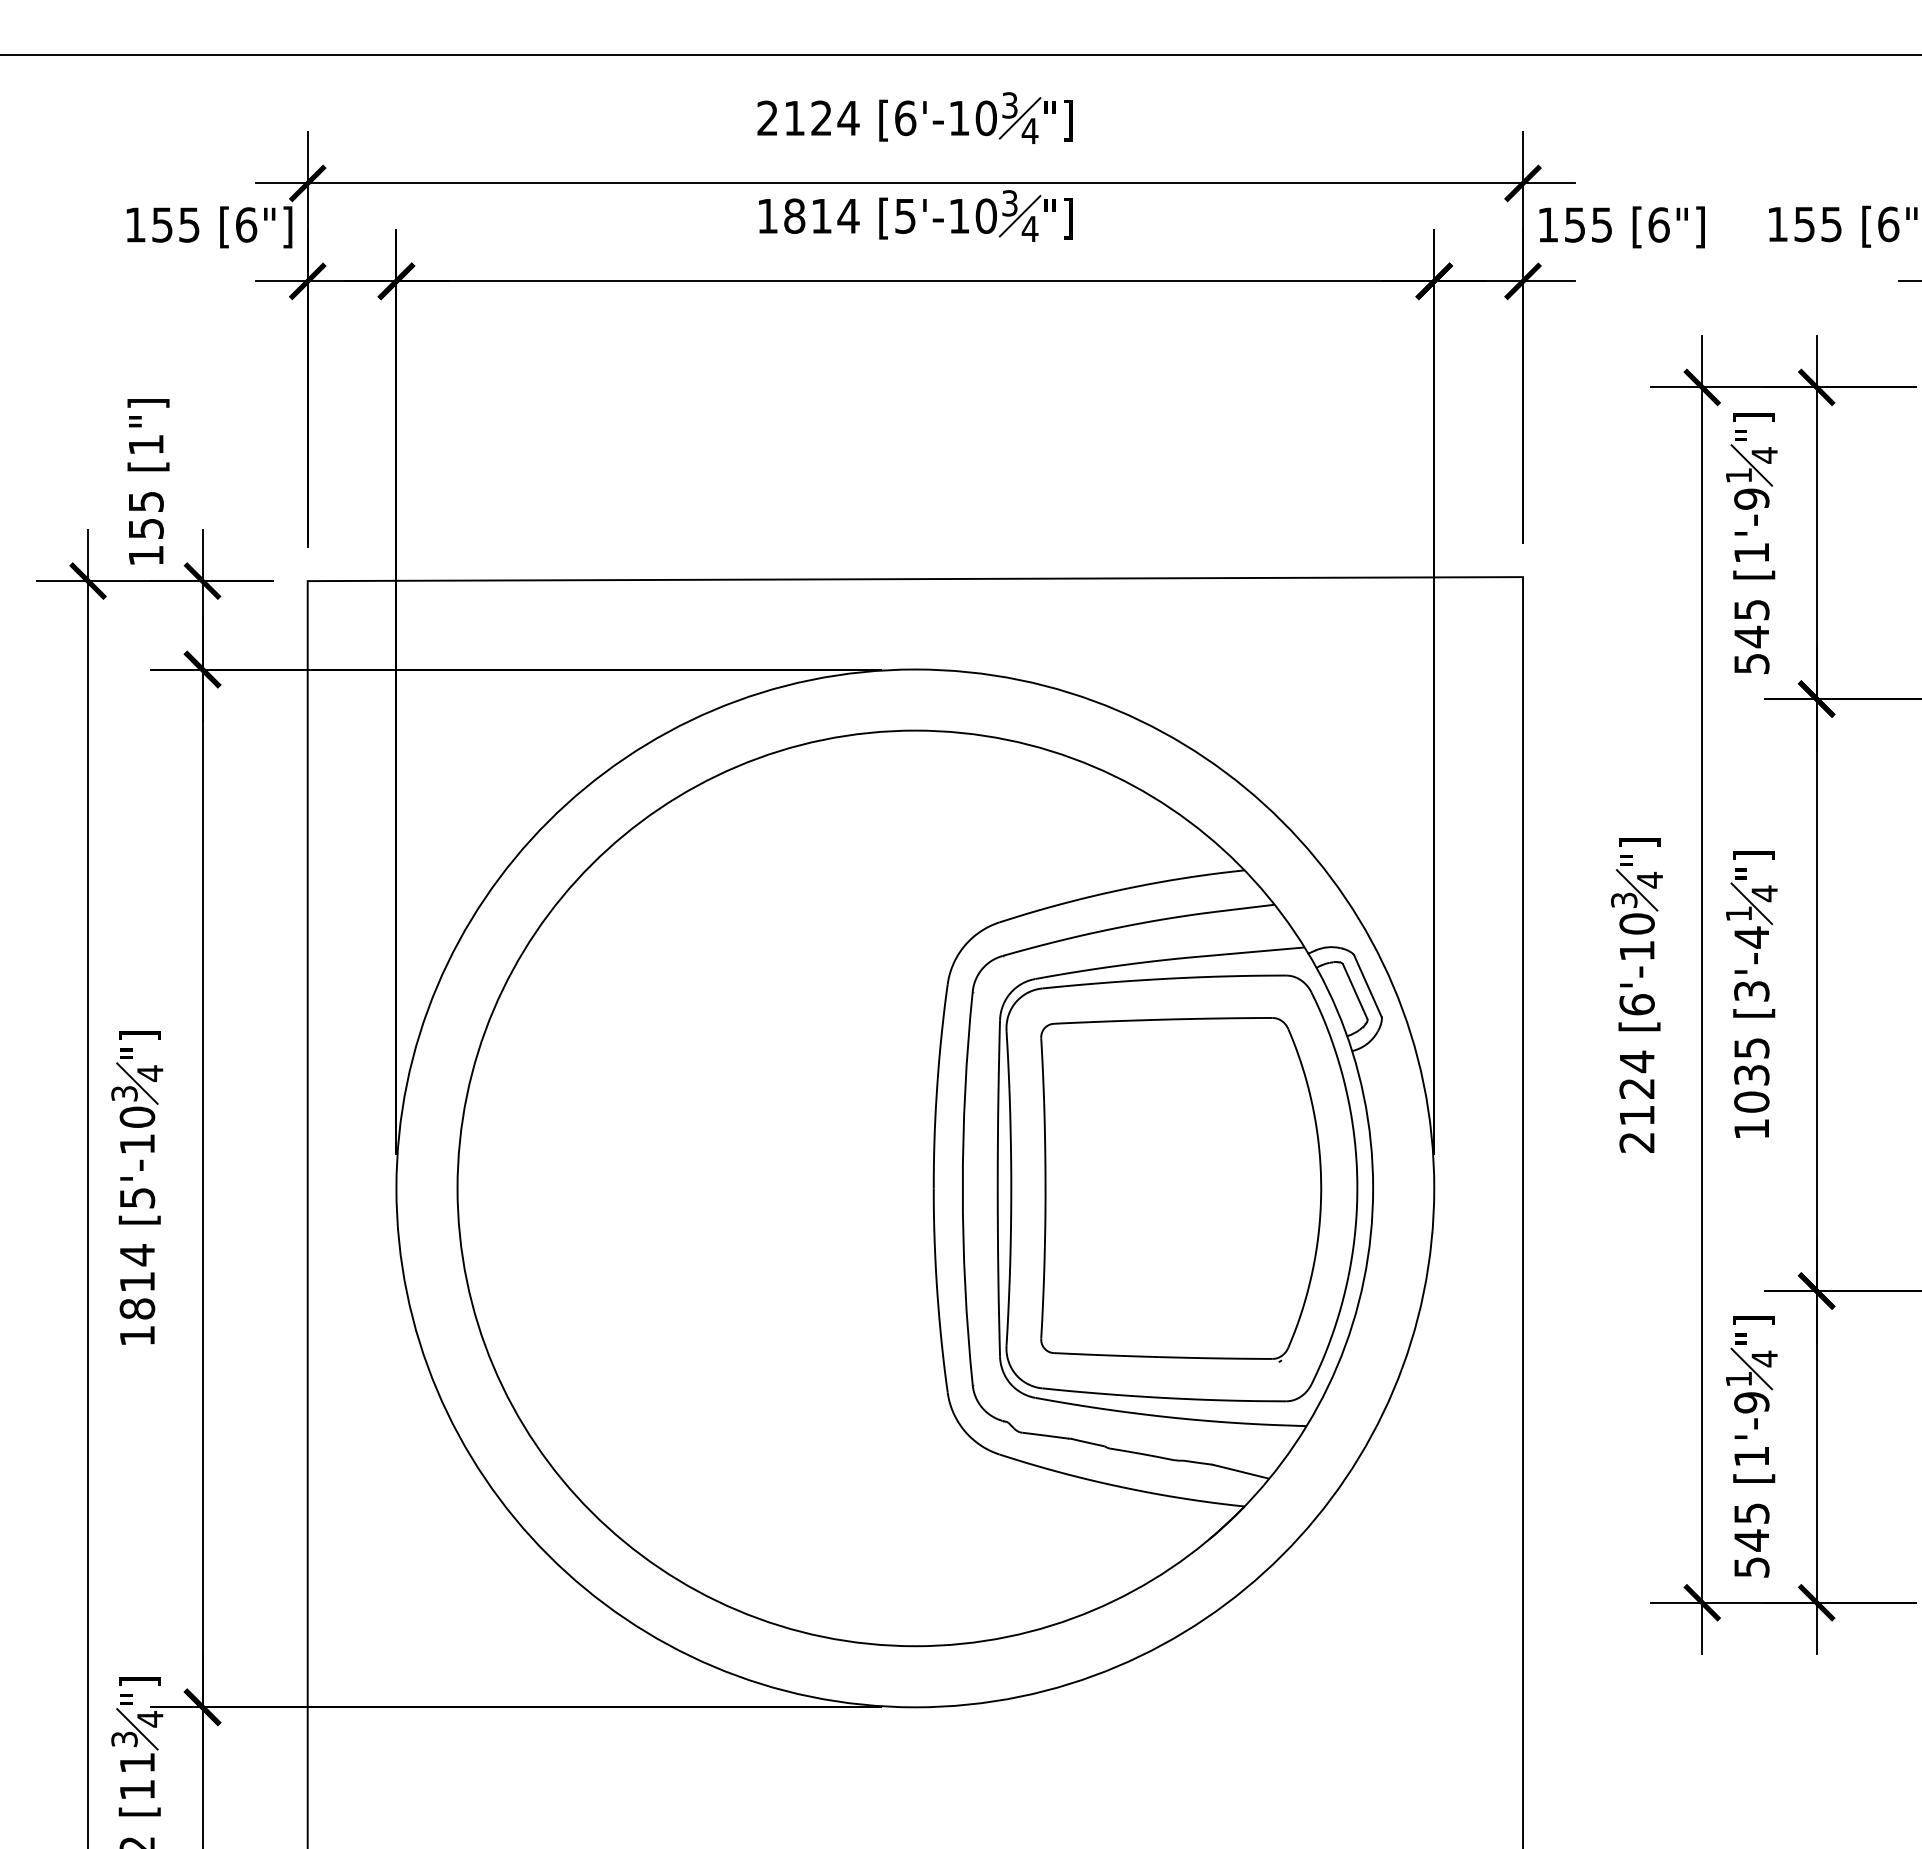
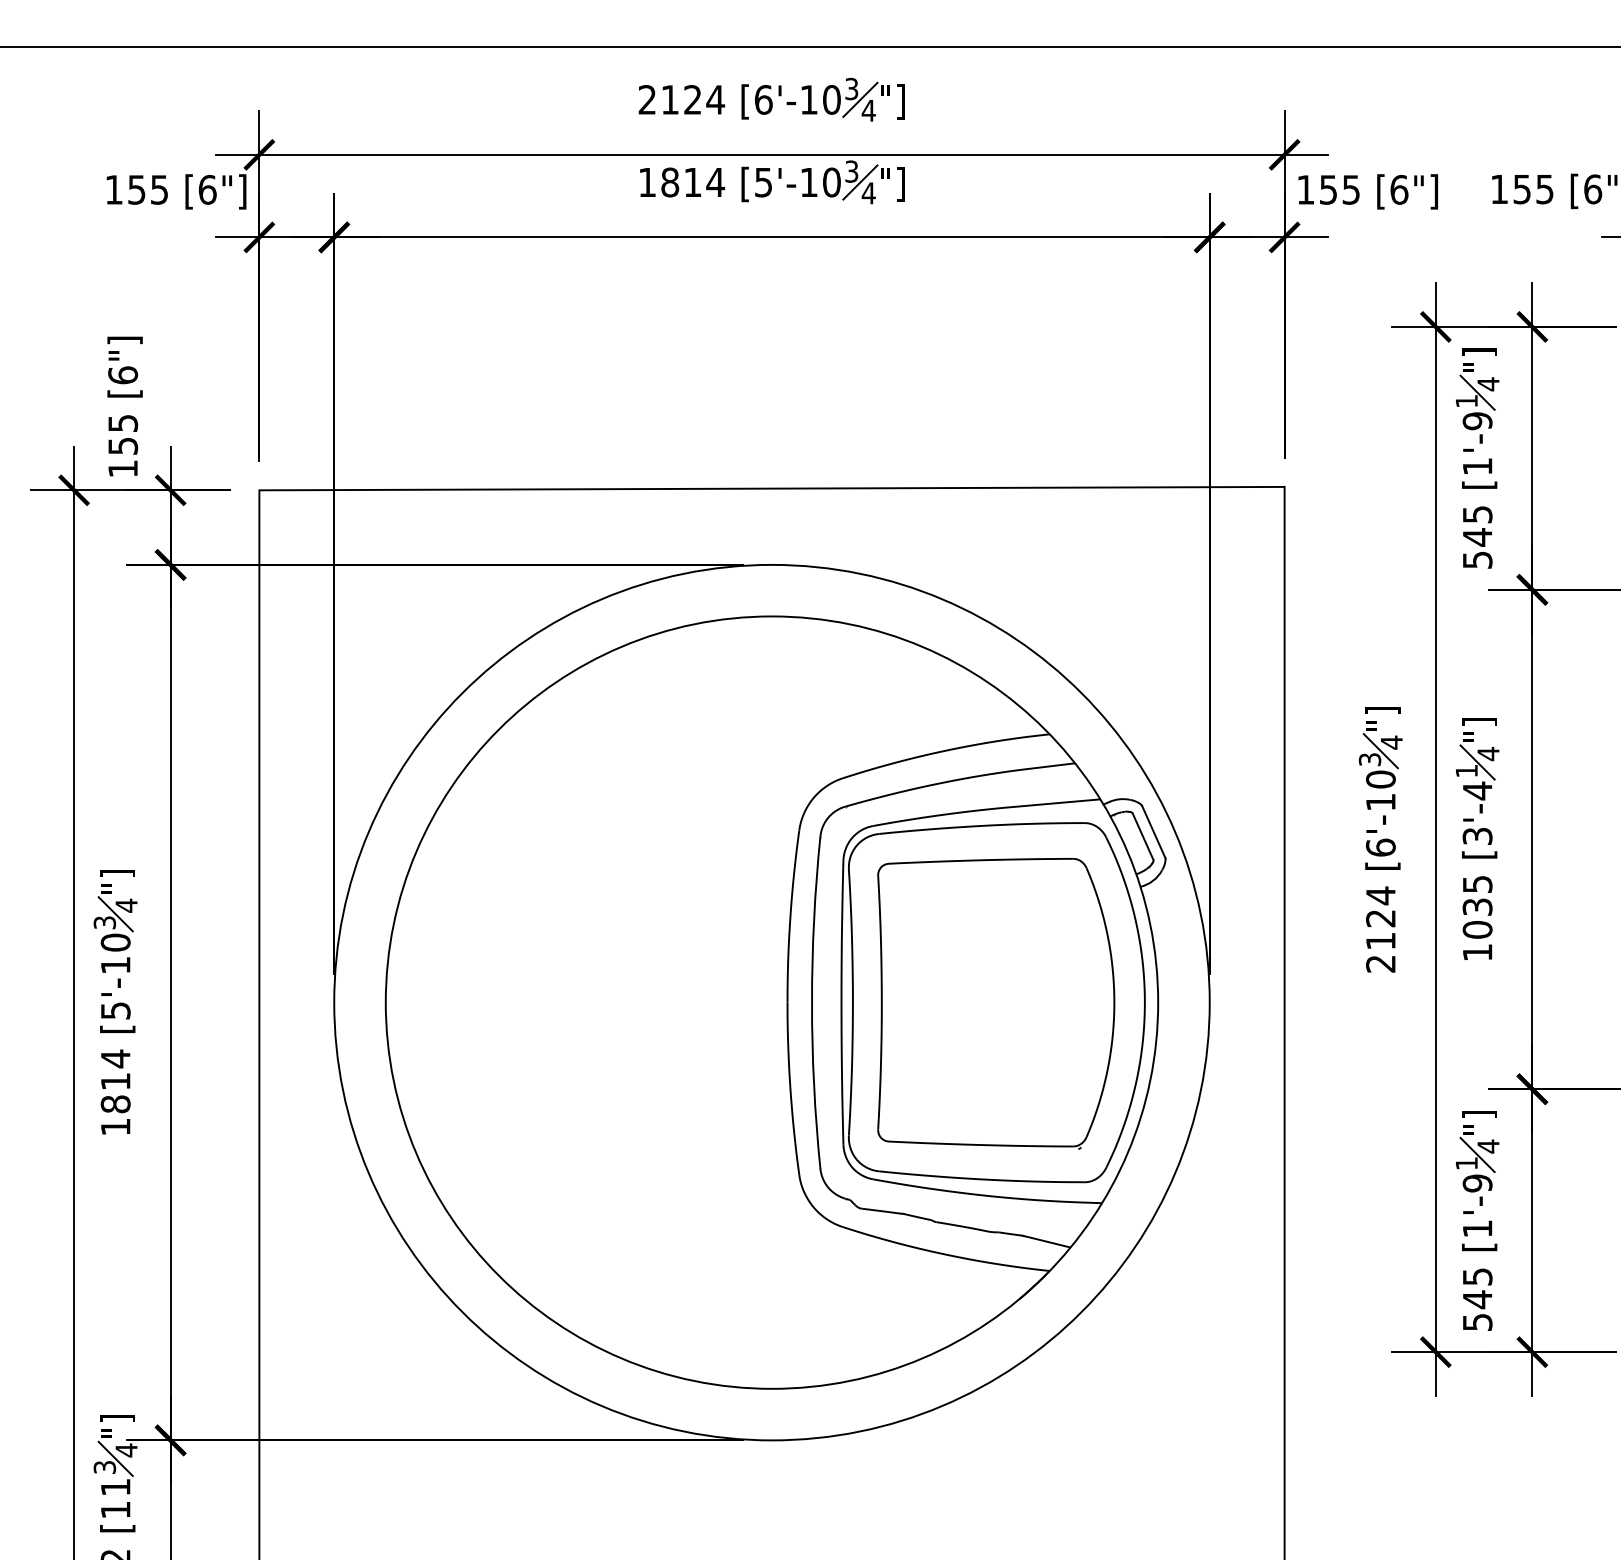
text: (145, 444) -> (122, 375), [1"] -> [6"]

